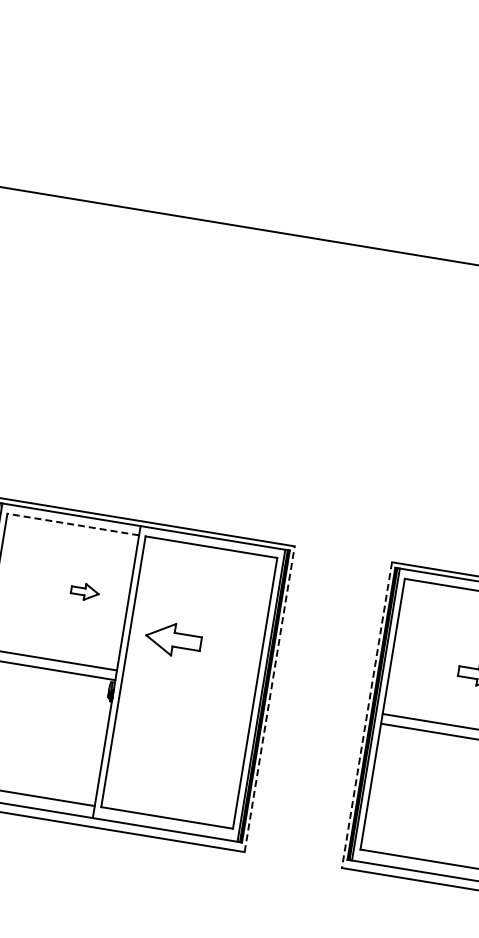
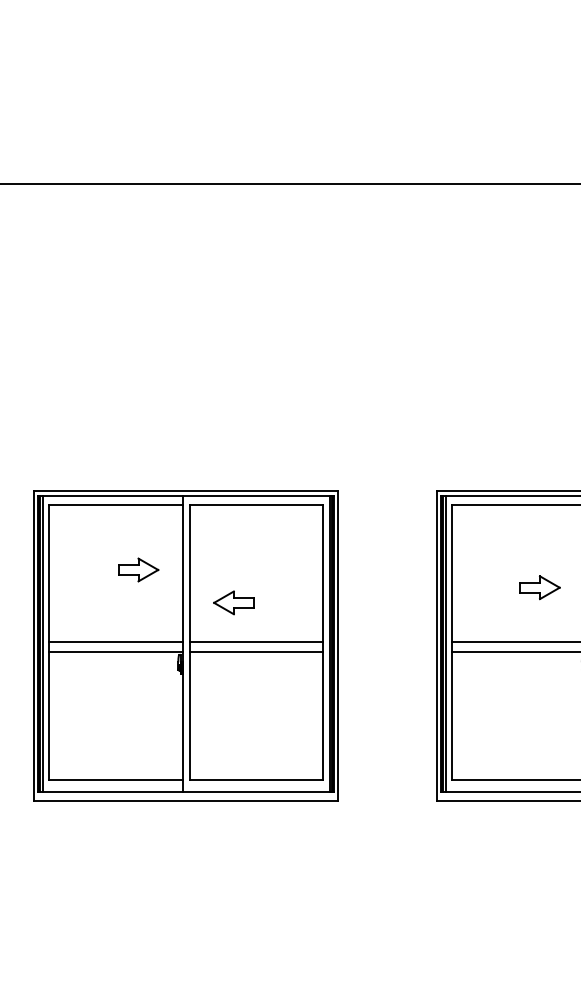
line: (73, 524) -> (116, 505), dashed -> solid
part: (84, 591) -> (138, 569), size x1.43
part: (173, 639) -> (233, 602), size x0.71
line: (188, 682) -> (255, 642), added
line: (186, 692) -> (255, 652), added
line: (270, 698) -> (338, 645), dashed -> solid
line: (366, 714) -> (436, 645), dashed -> solid

